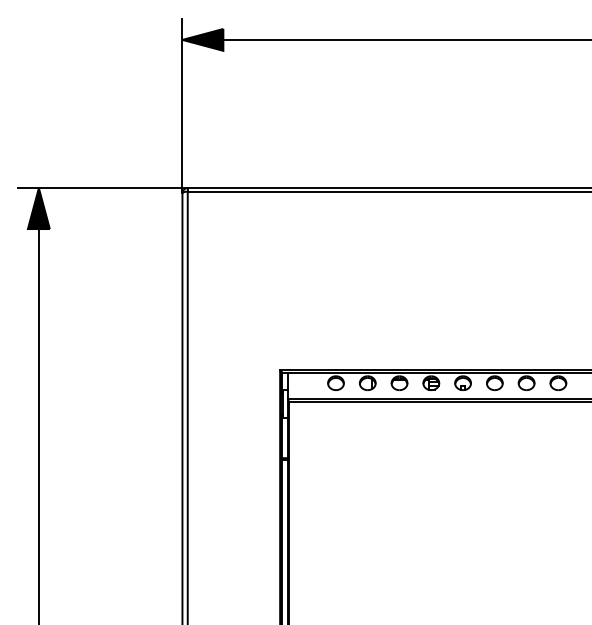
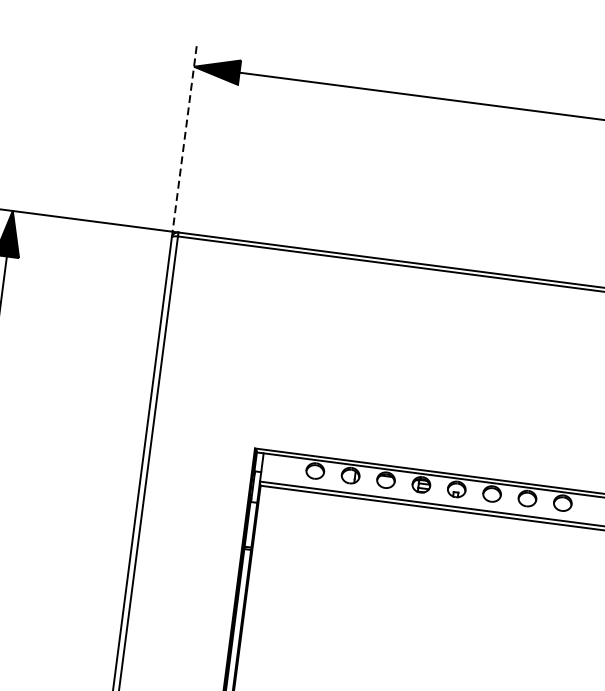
line: (182, 105) -> (184, 139), solid -> dashed

